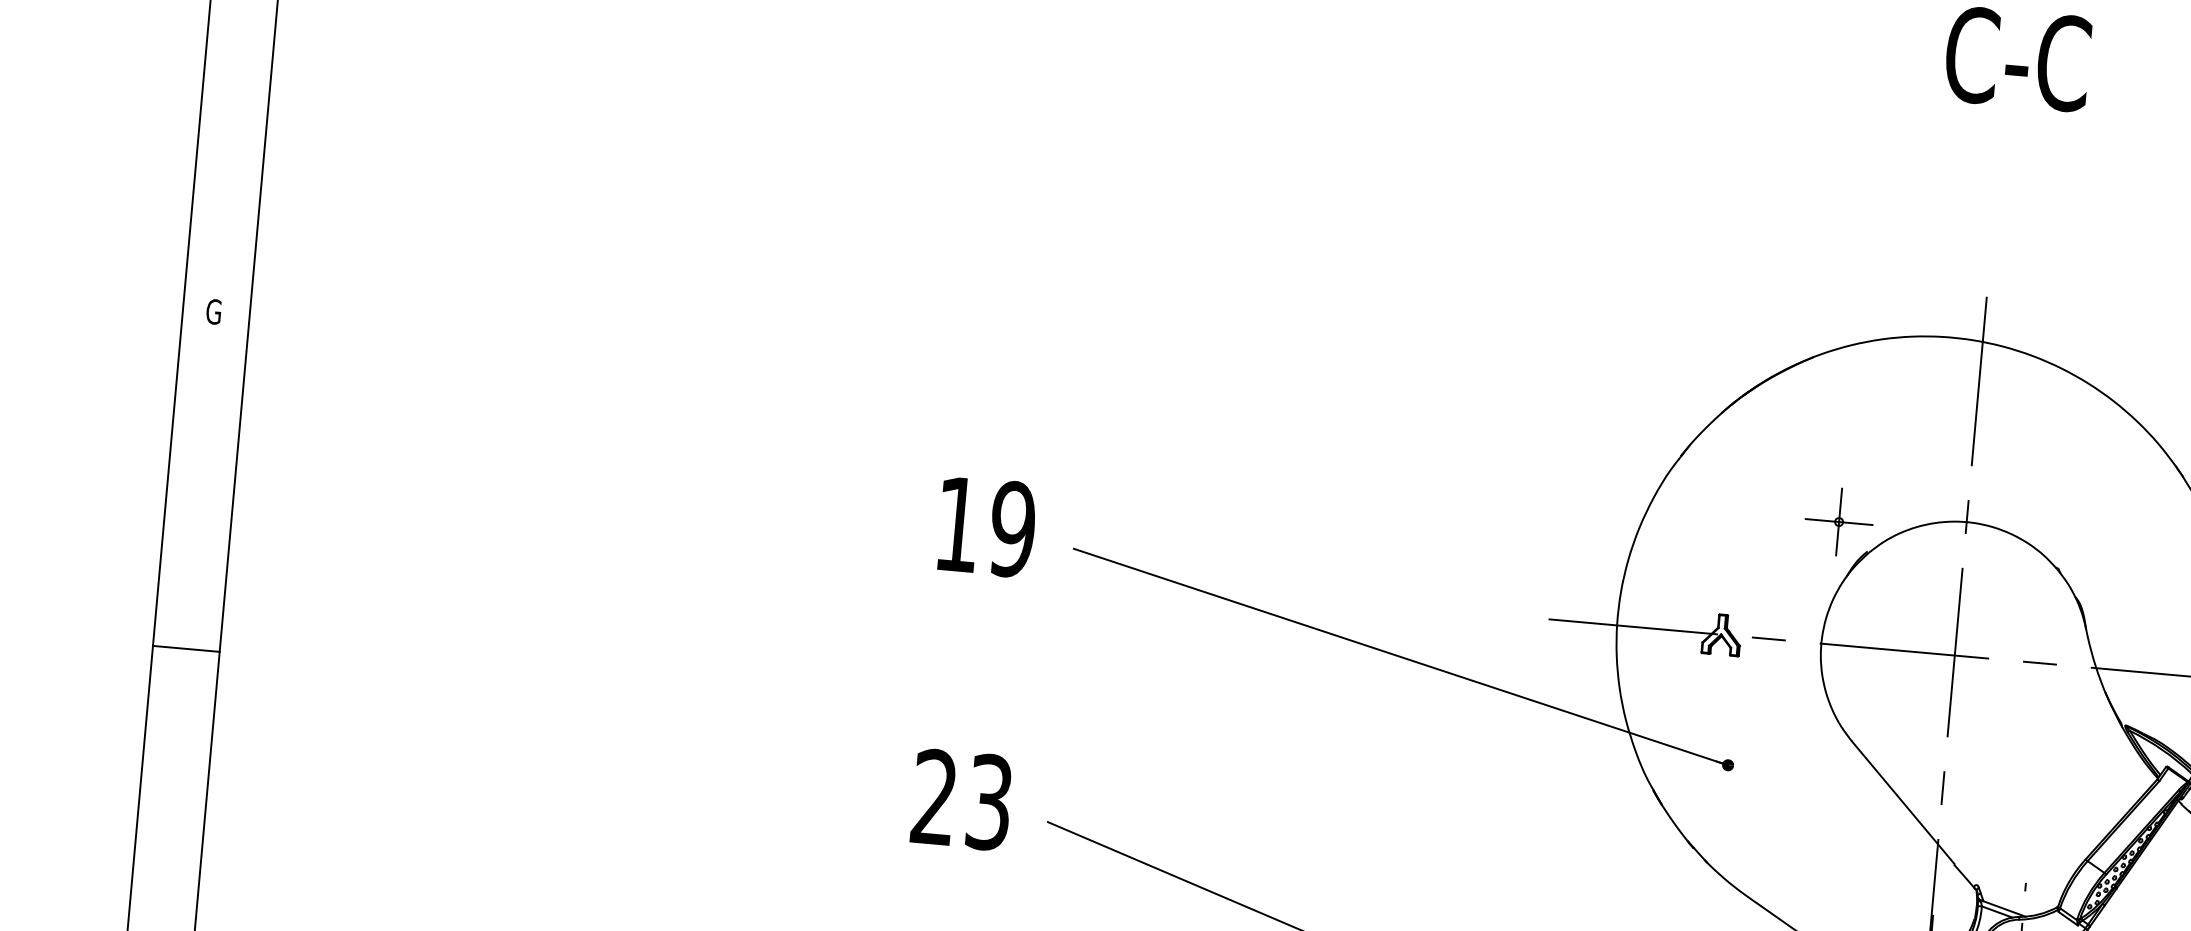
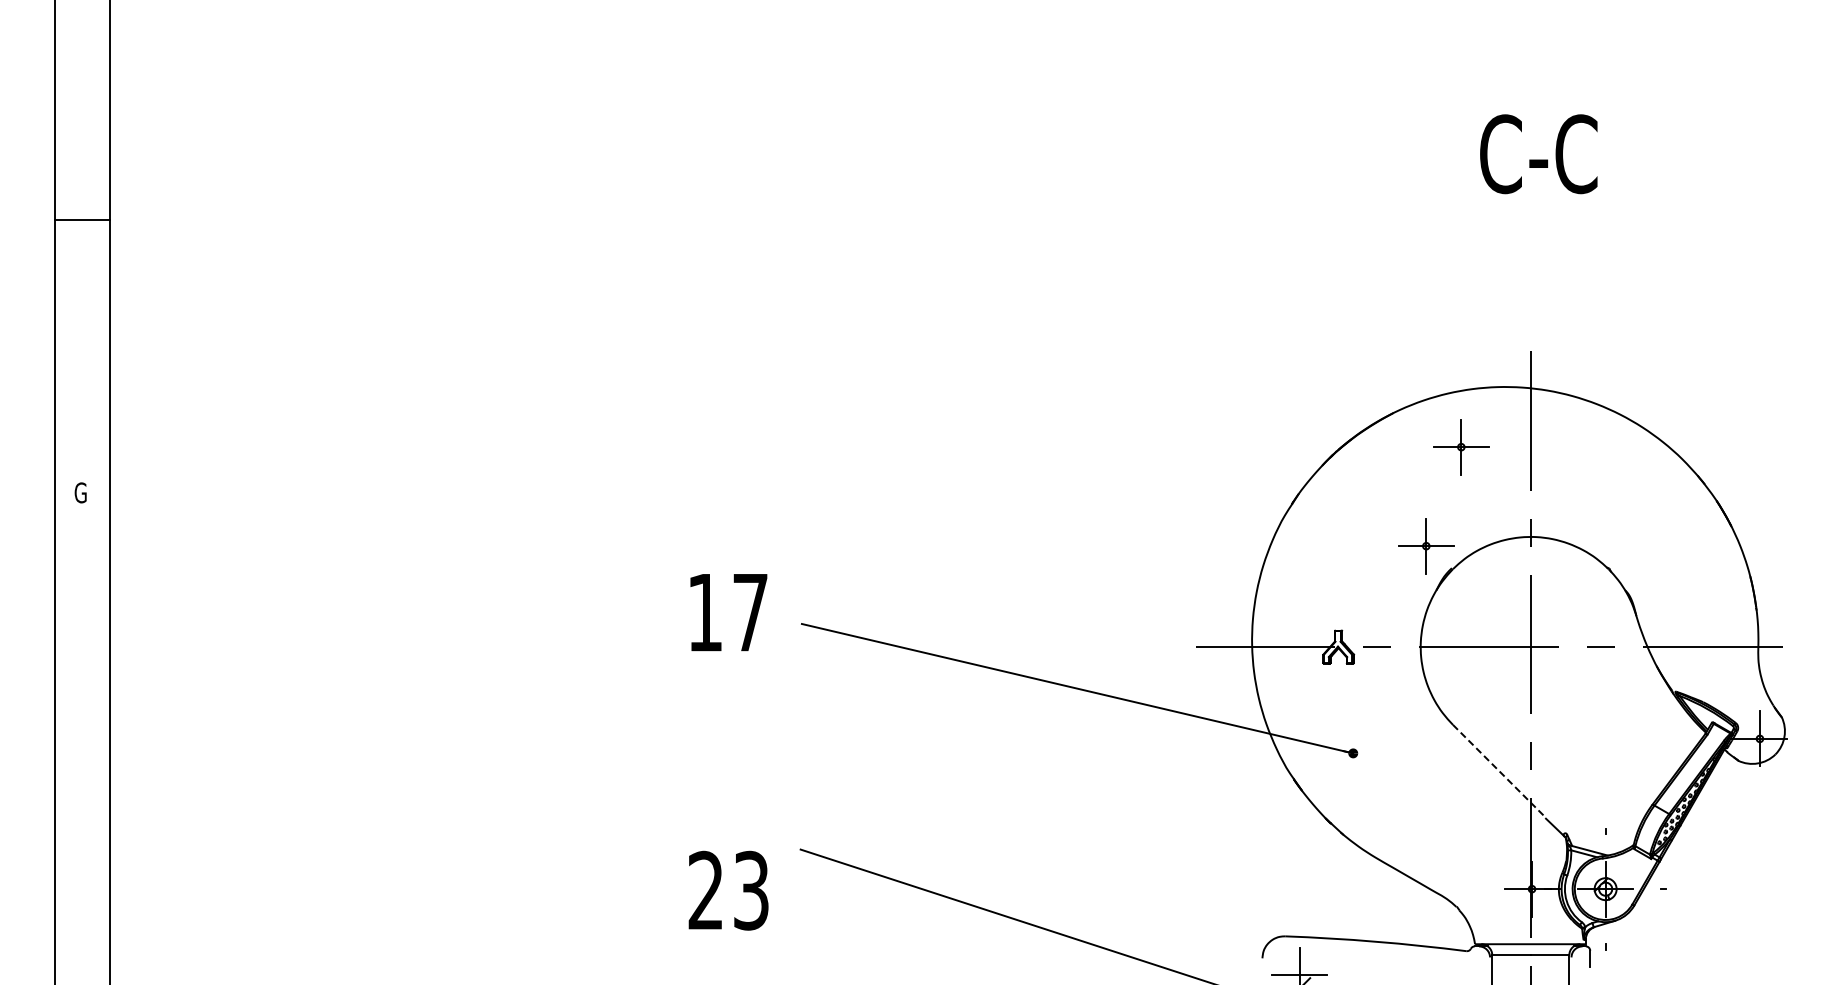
part: (1892, 406) -> (1461, 447), added
text: (1012, 529) -> (750, 612), 19 -> 17
line: (185, 648) -> (82, 770), removed
text: (961, 799) -> (728, 890), moved
line: (1903, 803) -> (1499, 771), solid -> dashed

